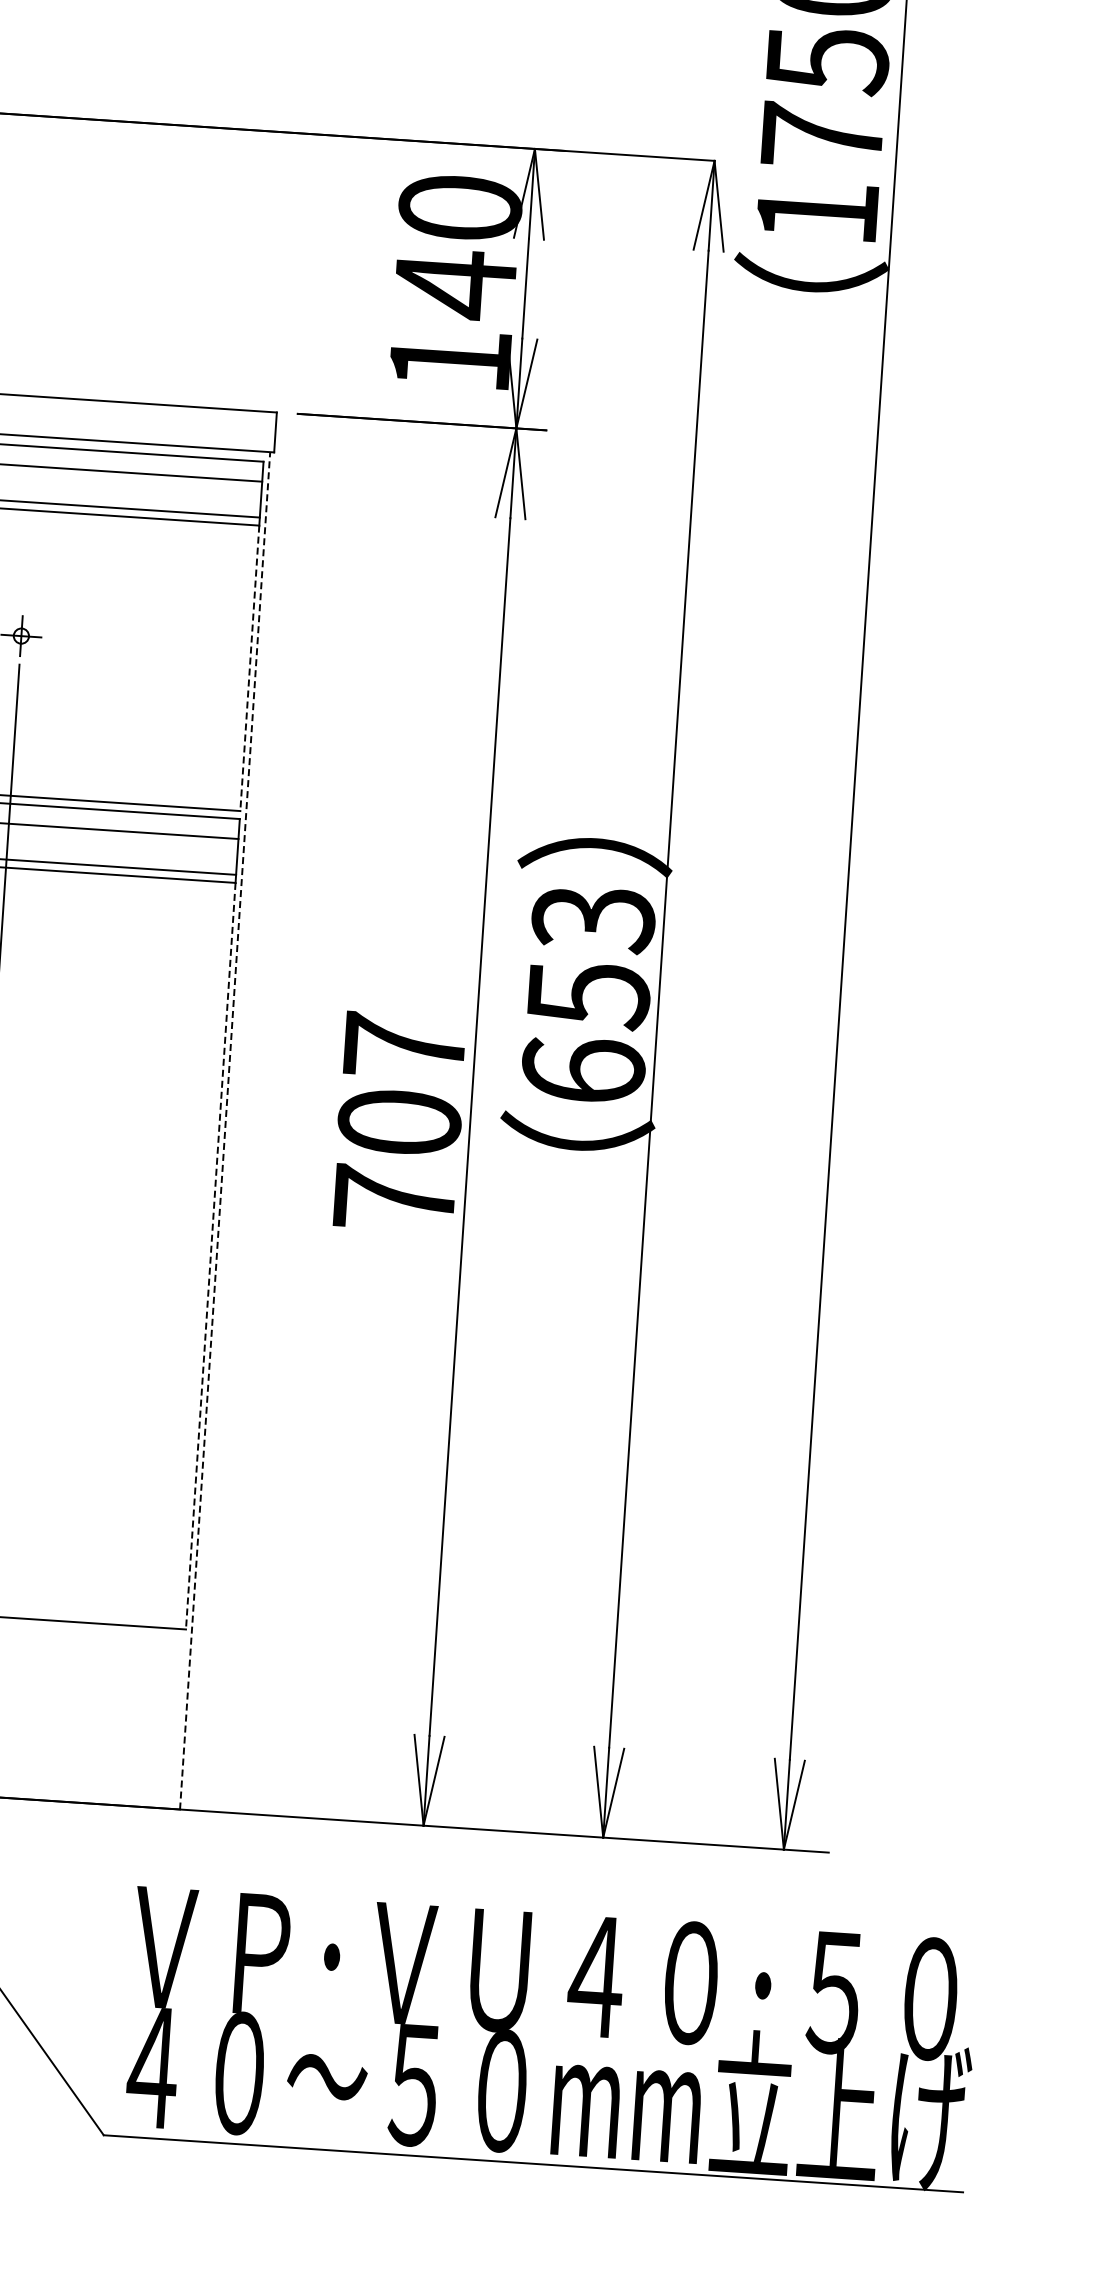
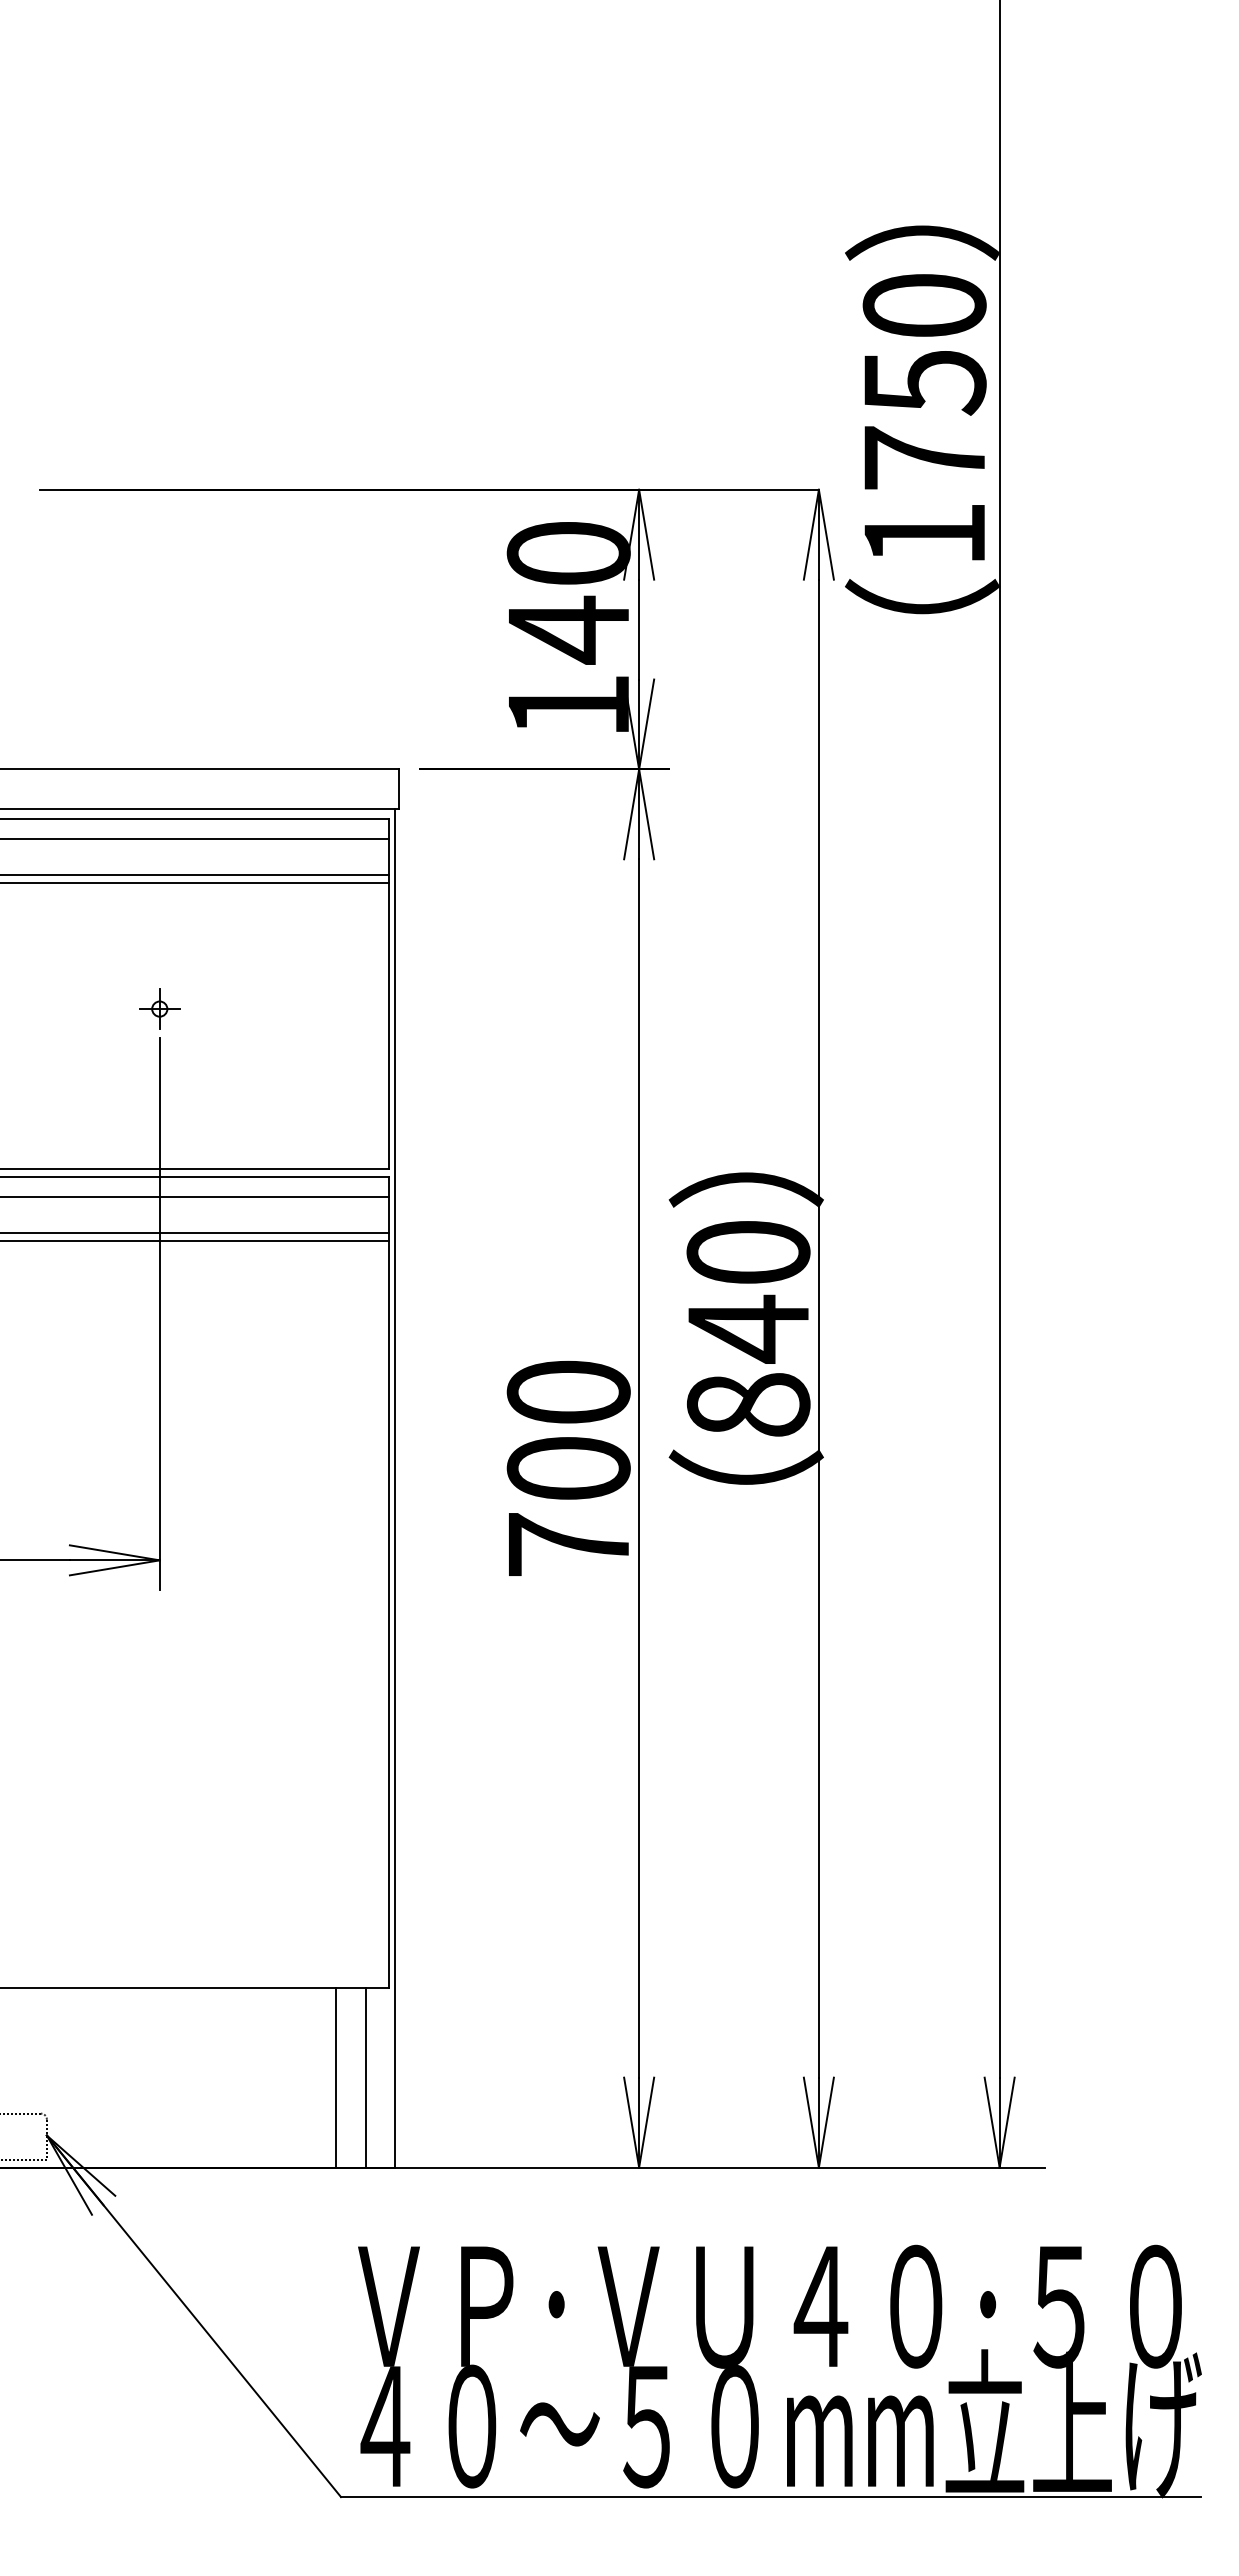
line: (249, 668) -> (389, 1026), dashed -> solid
text: (588, 994) -> (748, 1328), 653 -> 840
text: (404, 1045) -> (568, 1391), 707 -> 700
line: (225, 1129) -> (395, 1487), dashed -> solid
line: (210, 1256) -> (389, 1614), dashed -> solid
line: (126, 1715) -> (335, 2077), added
line: (156, 1717) -> (365, 2077), added

